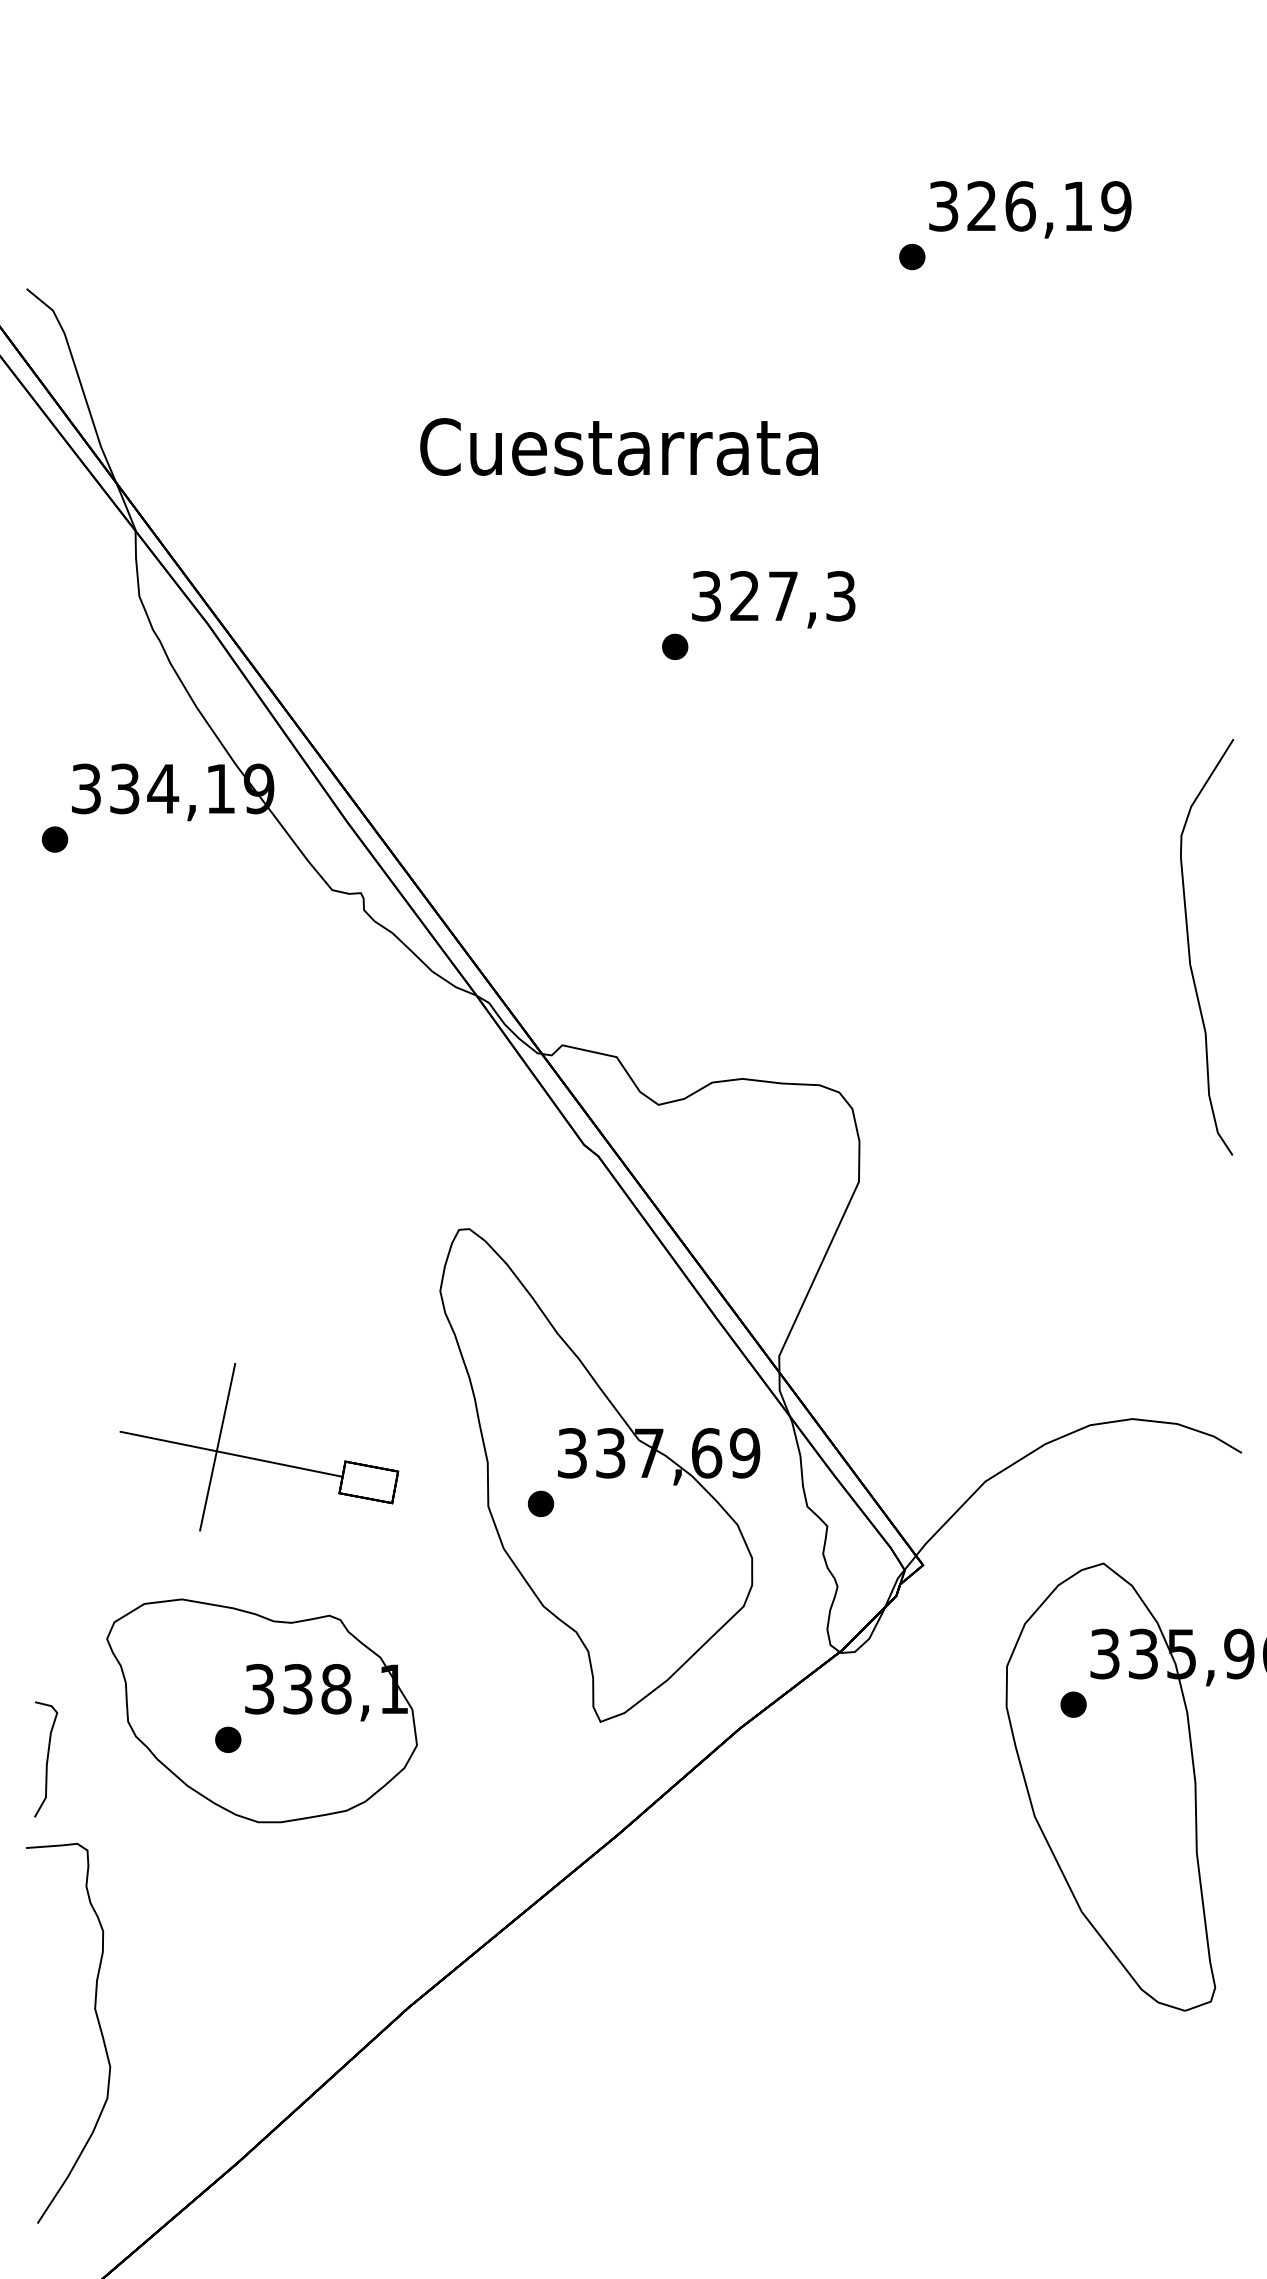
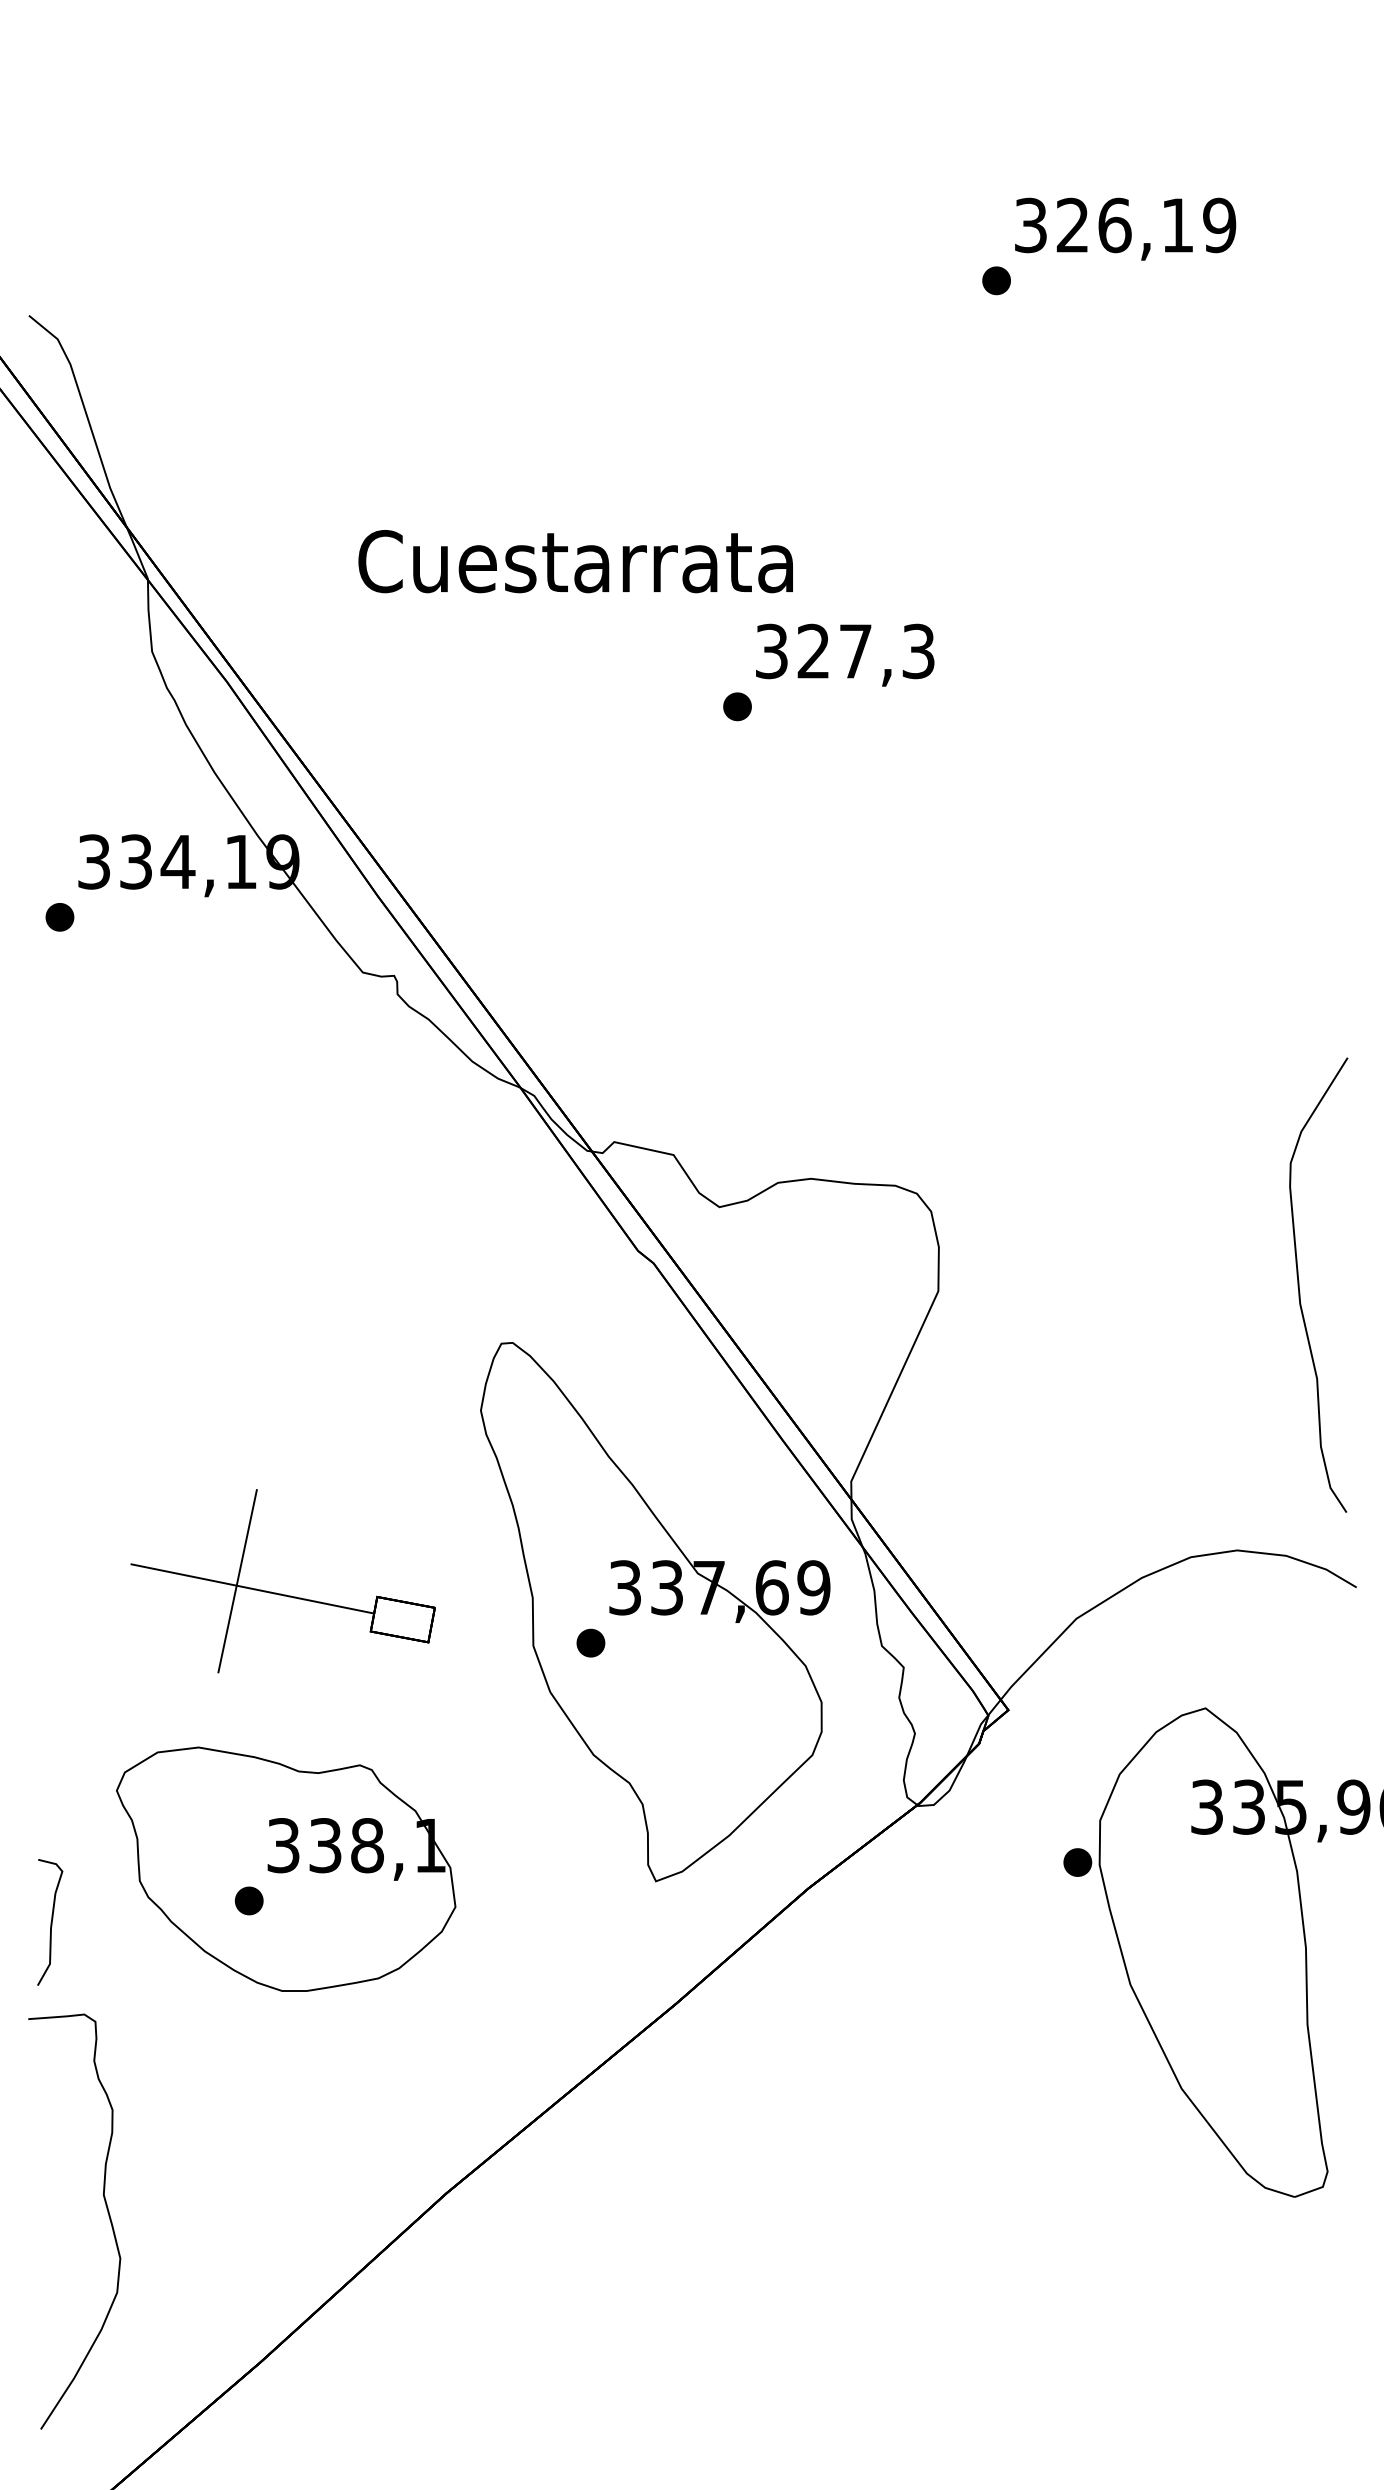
text: (618, 446) -> (575, 561), moved
curve: (1190, 952) -> (1300, 1290), moved
part: (1073, 1704) -> (1077, 1862), moved

